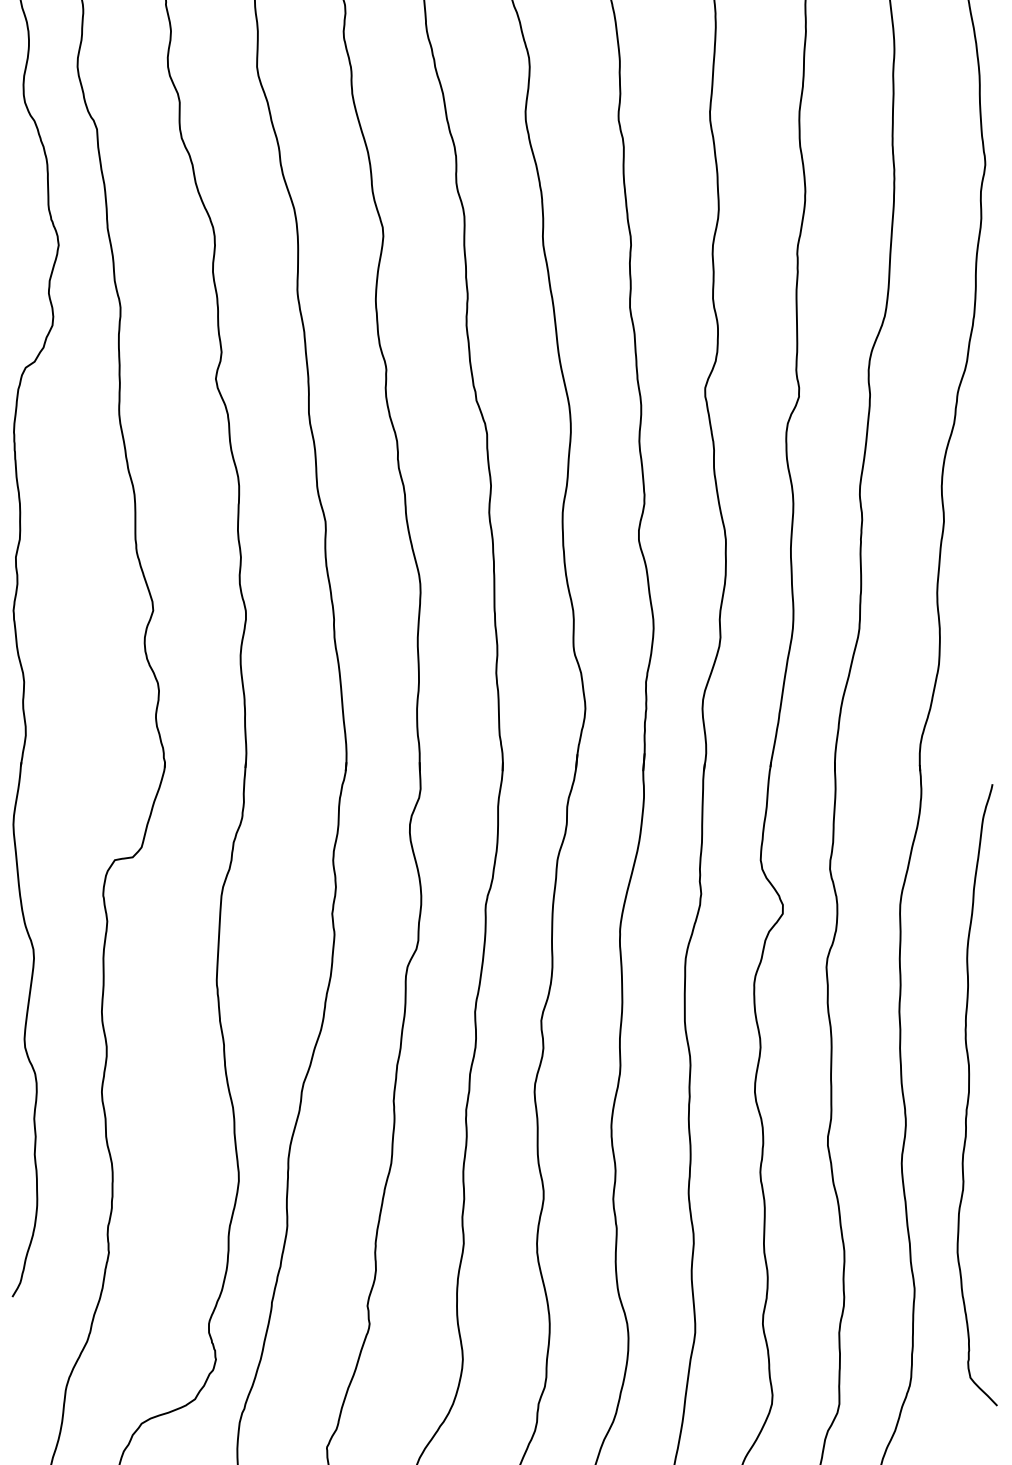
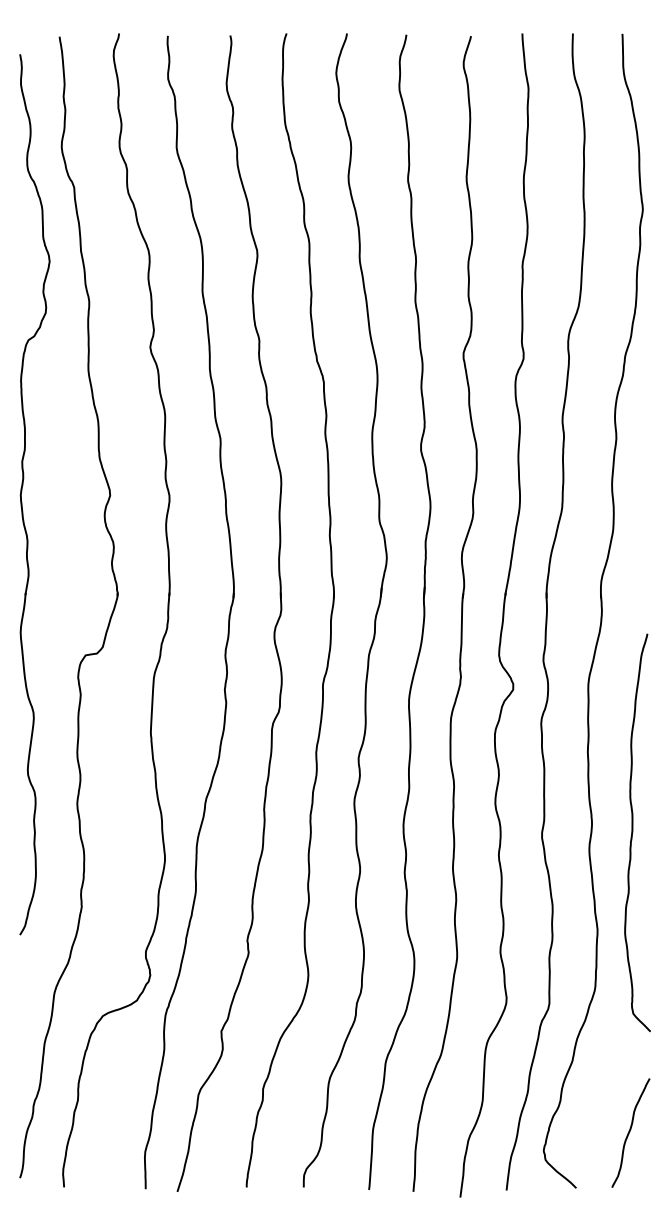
curve: (970, 1094) -> (633, 832), moved

